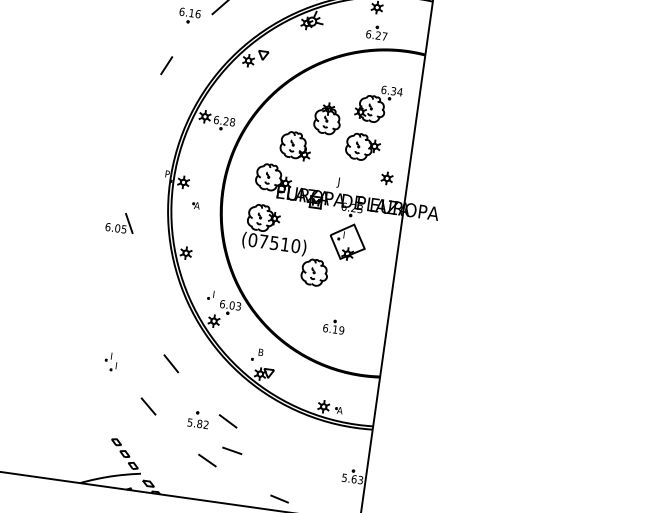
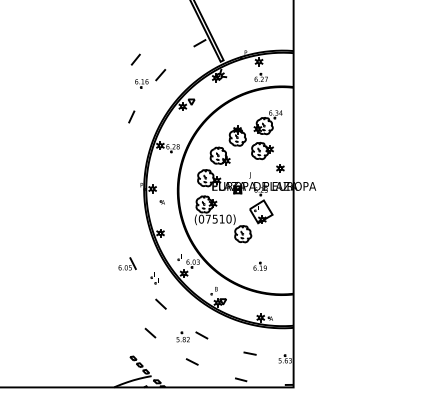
part: (120, 222) -> (127, 263), moved
part: (110, 361) -> (154, 278), moved
line: (231, 450) -> (249, 353), moved

